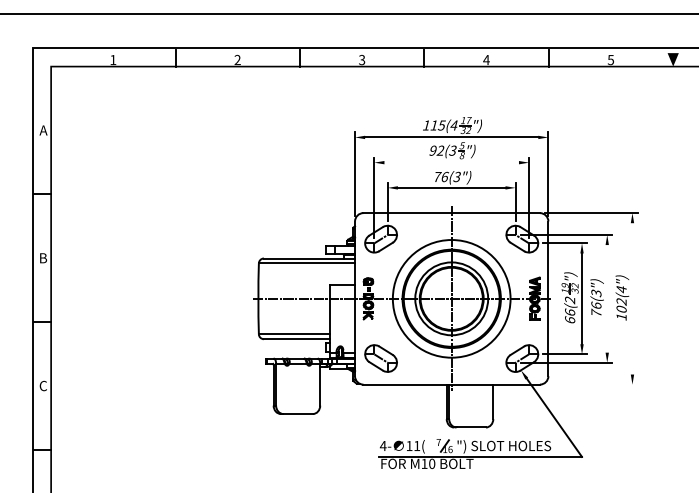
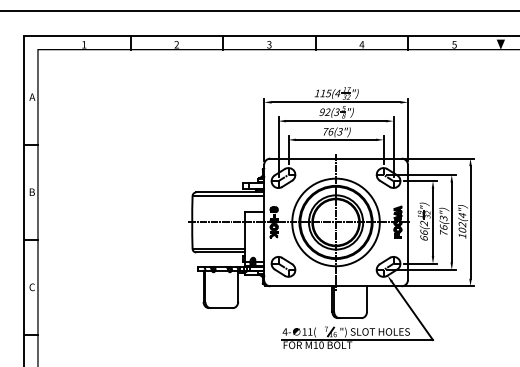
line: (452, 163) -> (336, 121), added
line: (606, 298) -> (451, 222), added
line: (632, 298) -> (470, 222), added
line: (590, 384) -> (439, 286), added

